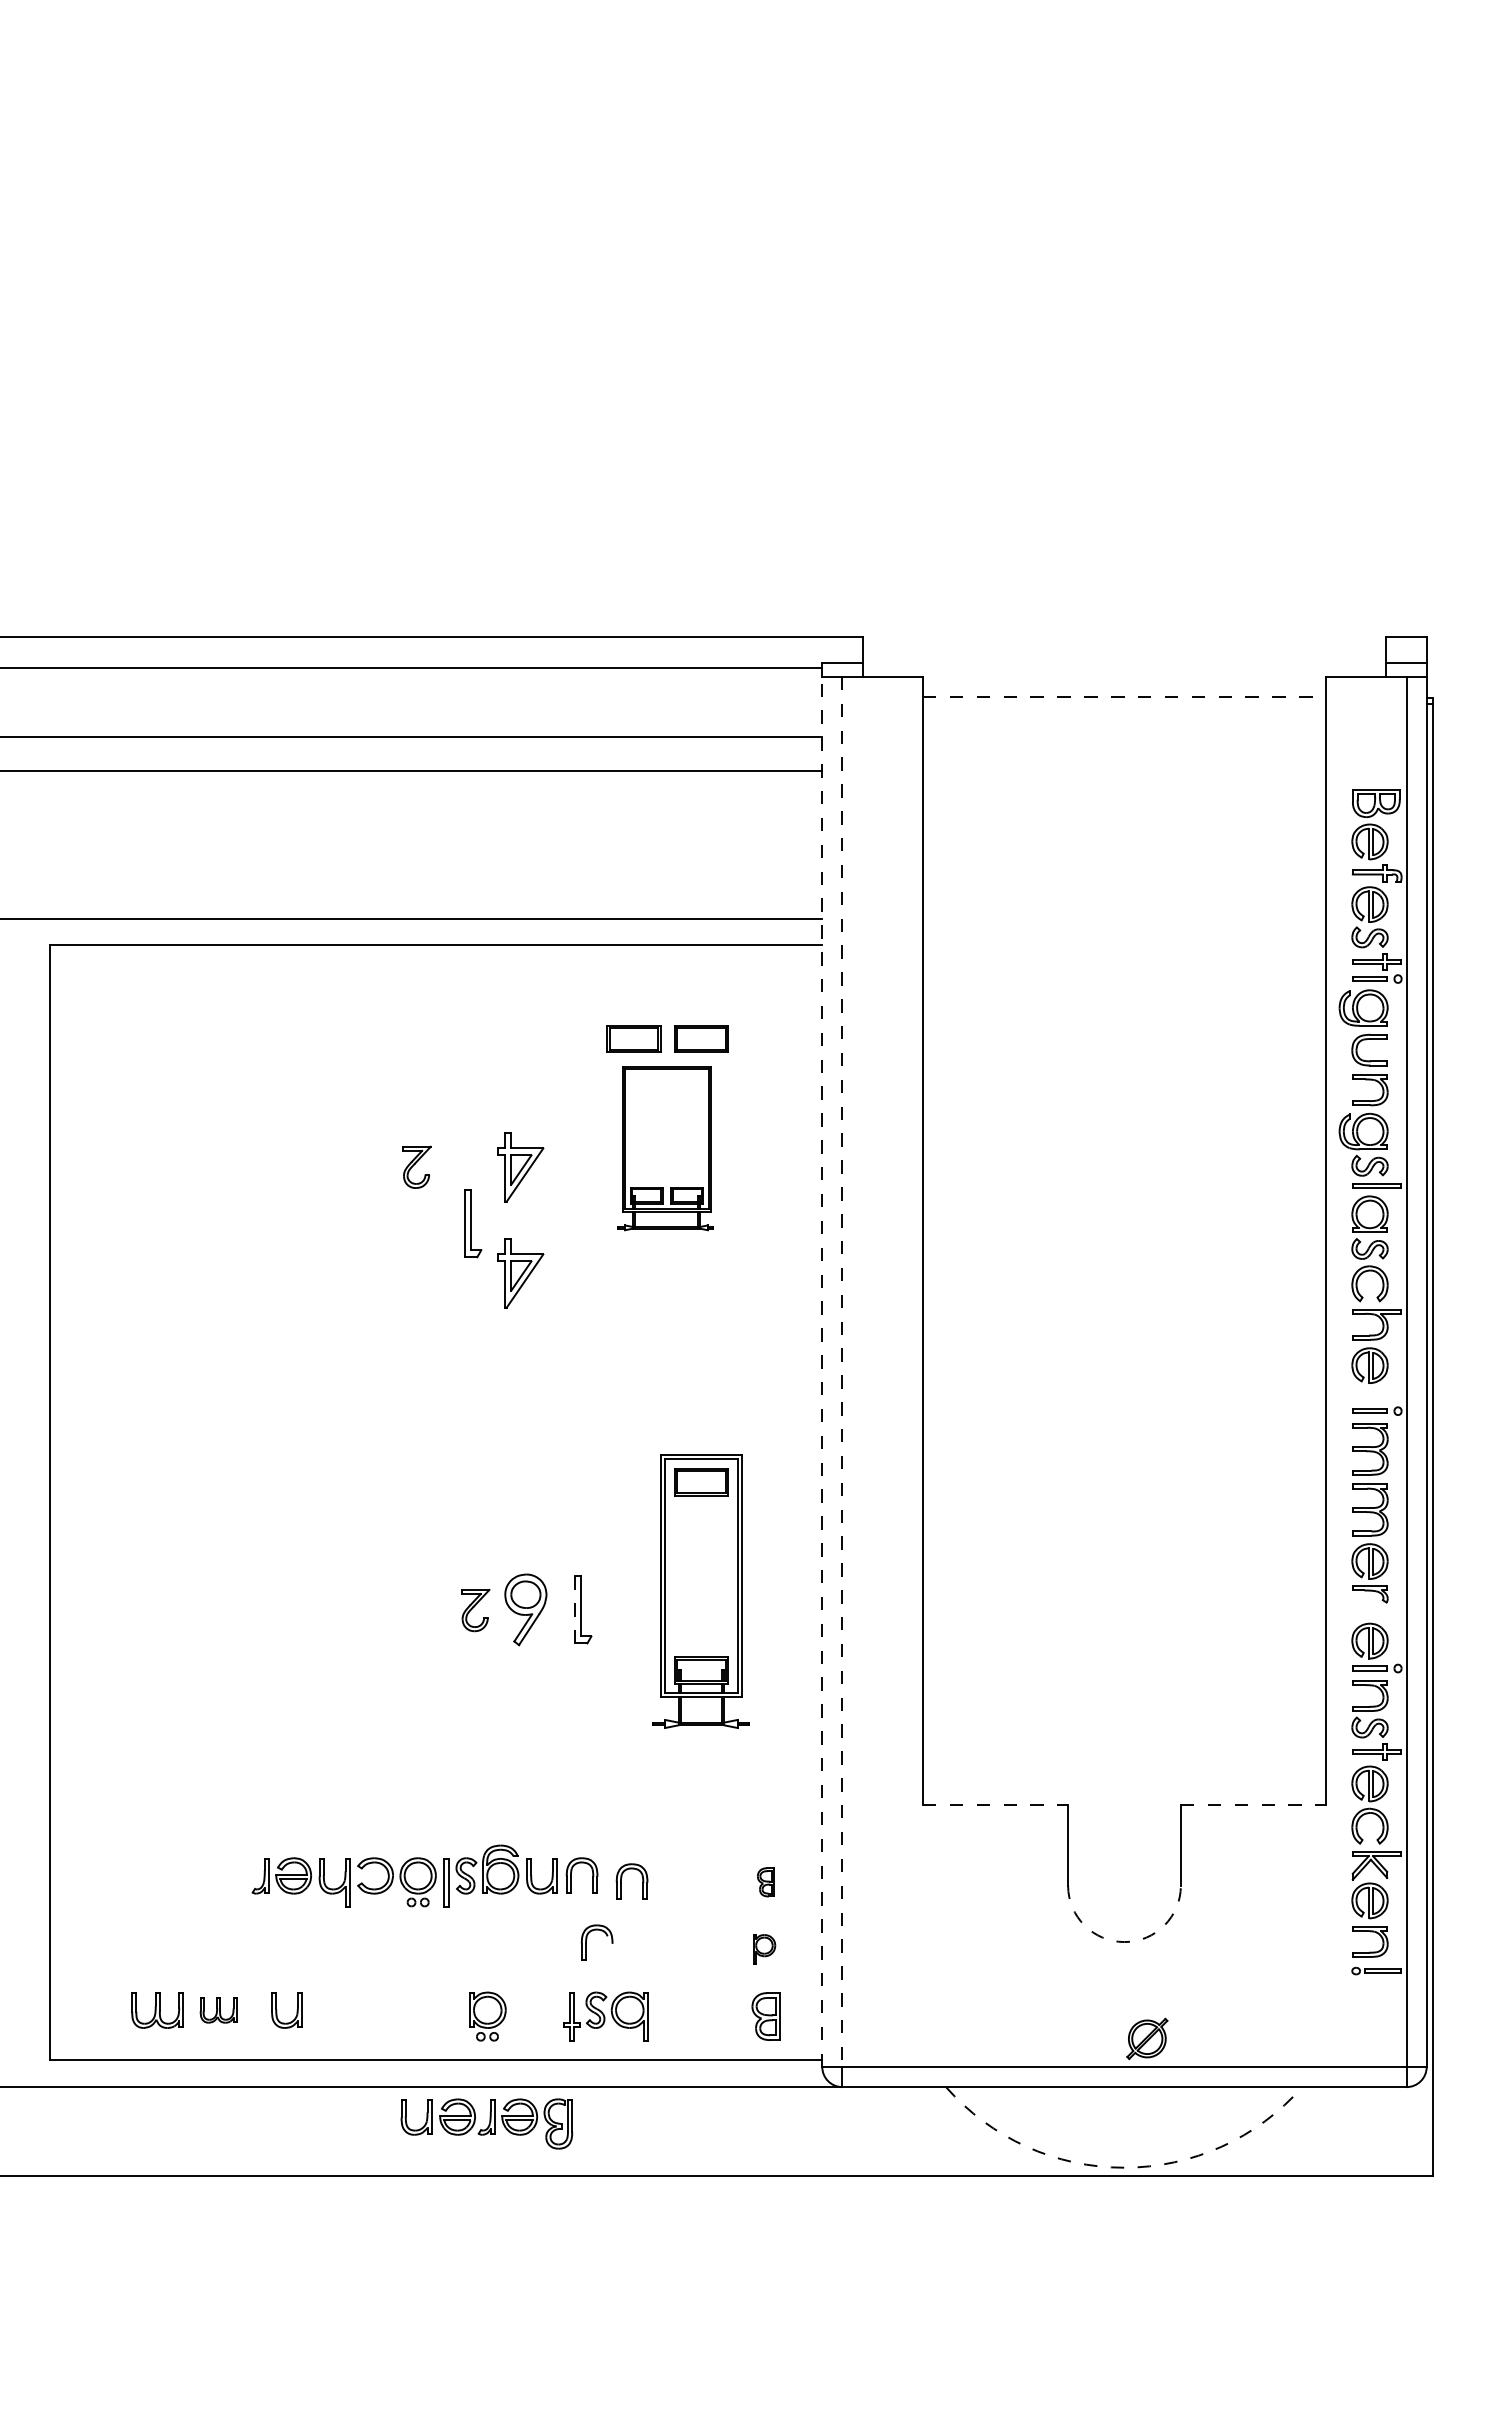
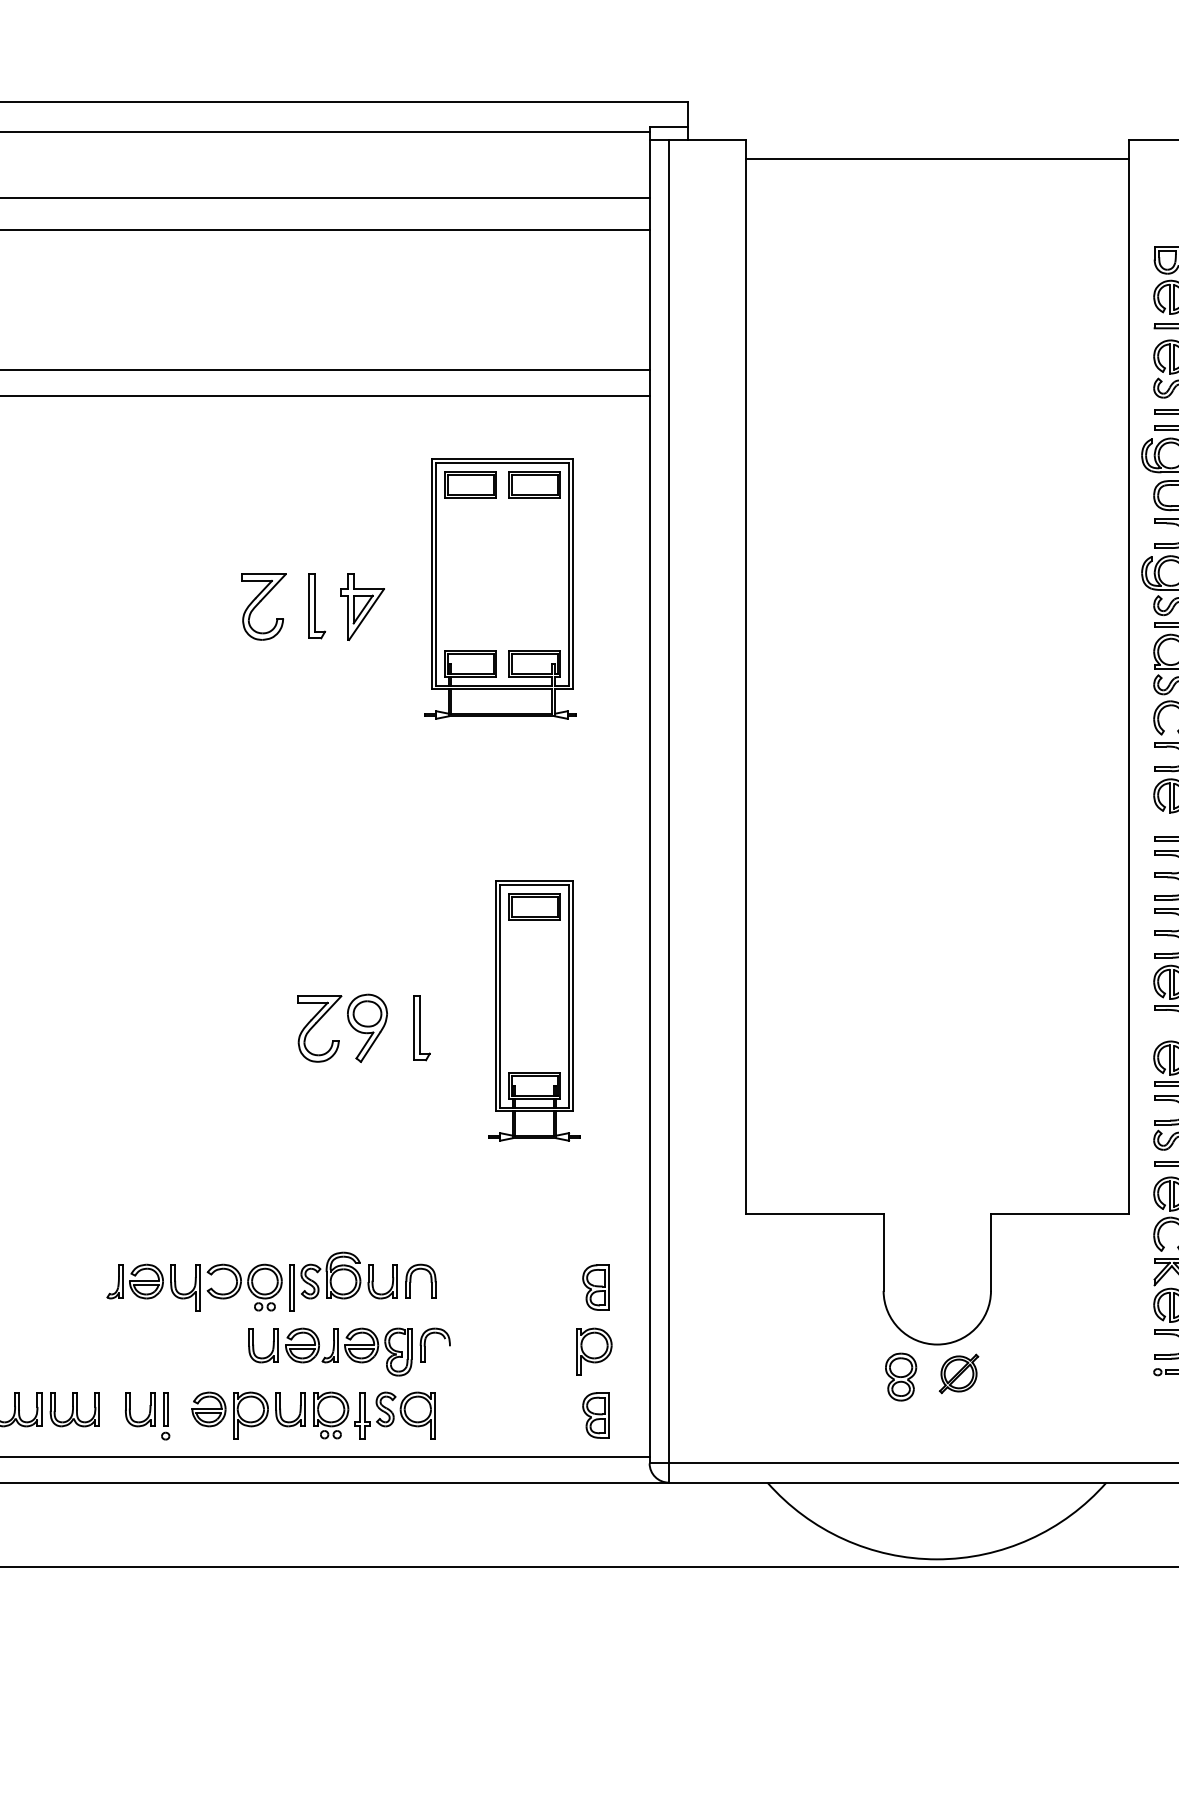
line: (1124, 696) -> (937, 158), dashed -> solid
part: (665, 1148) -> (500, 589), size x1.67
part: (416, 1167) -> (263, 607), size x1.67
part: (473, 1223) -> (317, 606), moved
part: (520, 1273) -> (362, 708), removed
line: (822, 1371) -> (649, 801), dashed -> solid
line: (842, 1372) -> (668, 802), dashed -> solid
line: (575, 1609) -> (414, 1027), dashed -> solid
part: (475, 1610) -> (319, 1028), size x1.67
line: (995, 1805) -> (814, 1214), dashed -> solid
line: (1253, 1805) -> (1060, 1214), dashed -> solid
part: (622, 1877) -> (459, 1283), removed
part: (765, 1882) -> (595, 1287), size x1.67
arc: (1124, 1942) -> (937, 1344), dashed -> solid
part: (764, 1949) -> (594, 1351), size x1.67
part: (1086, 1975) -> (901, 1376), added
part: (218, 2010) -> (74, 1409), size x1.43
part: (400, 2016) -> (248, 1415), added
part: (605, 2016) -> (394, 1415), moved
part: (313, 2017) -> (165, 1416), added
part: (1147, 2038) -> (959, 1373), moved
part: (486, 2123) -> (329, 1351), moved
arc: (1124, 2167) -> (937, 1559), dashed -> solid

